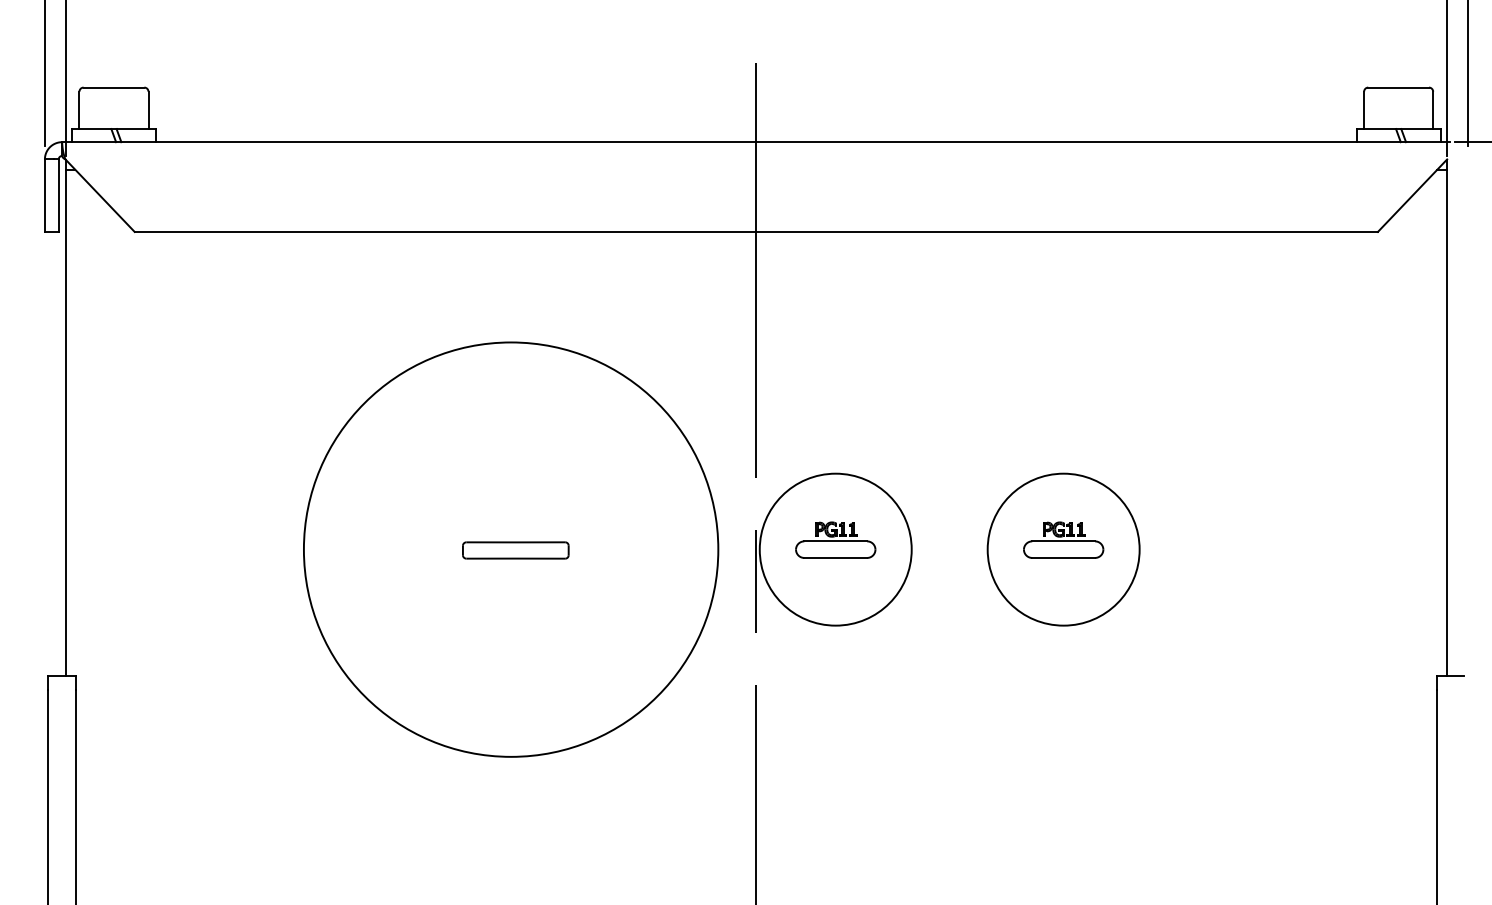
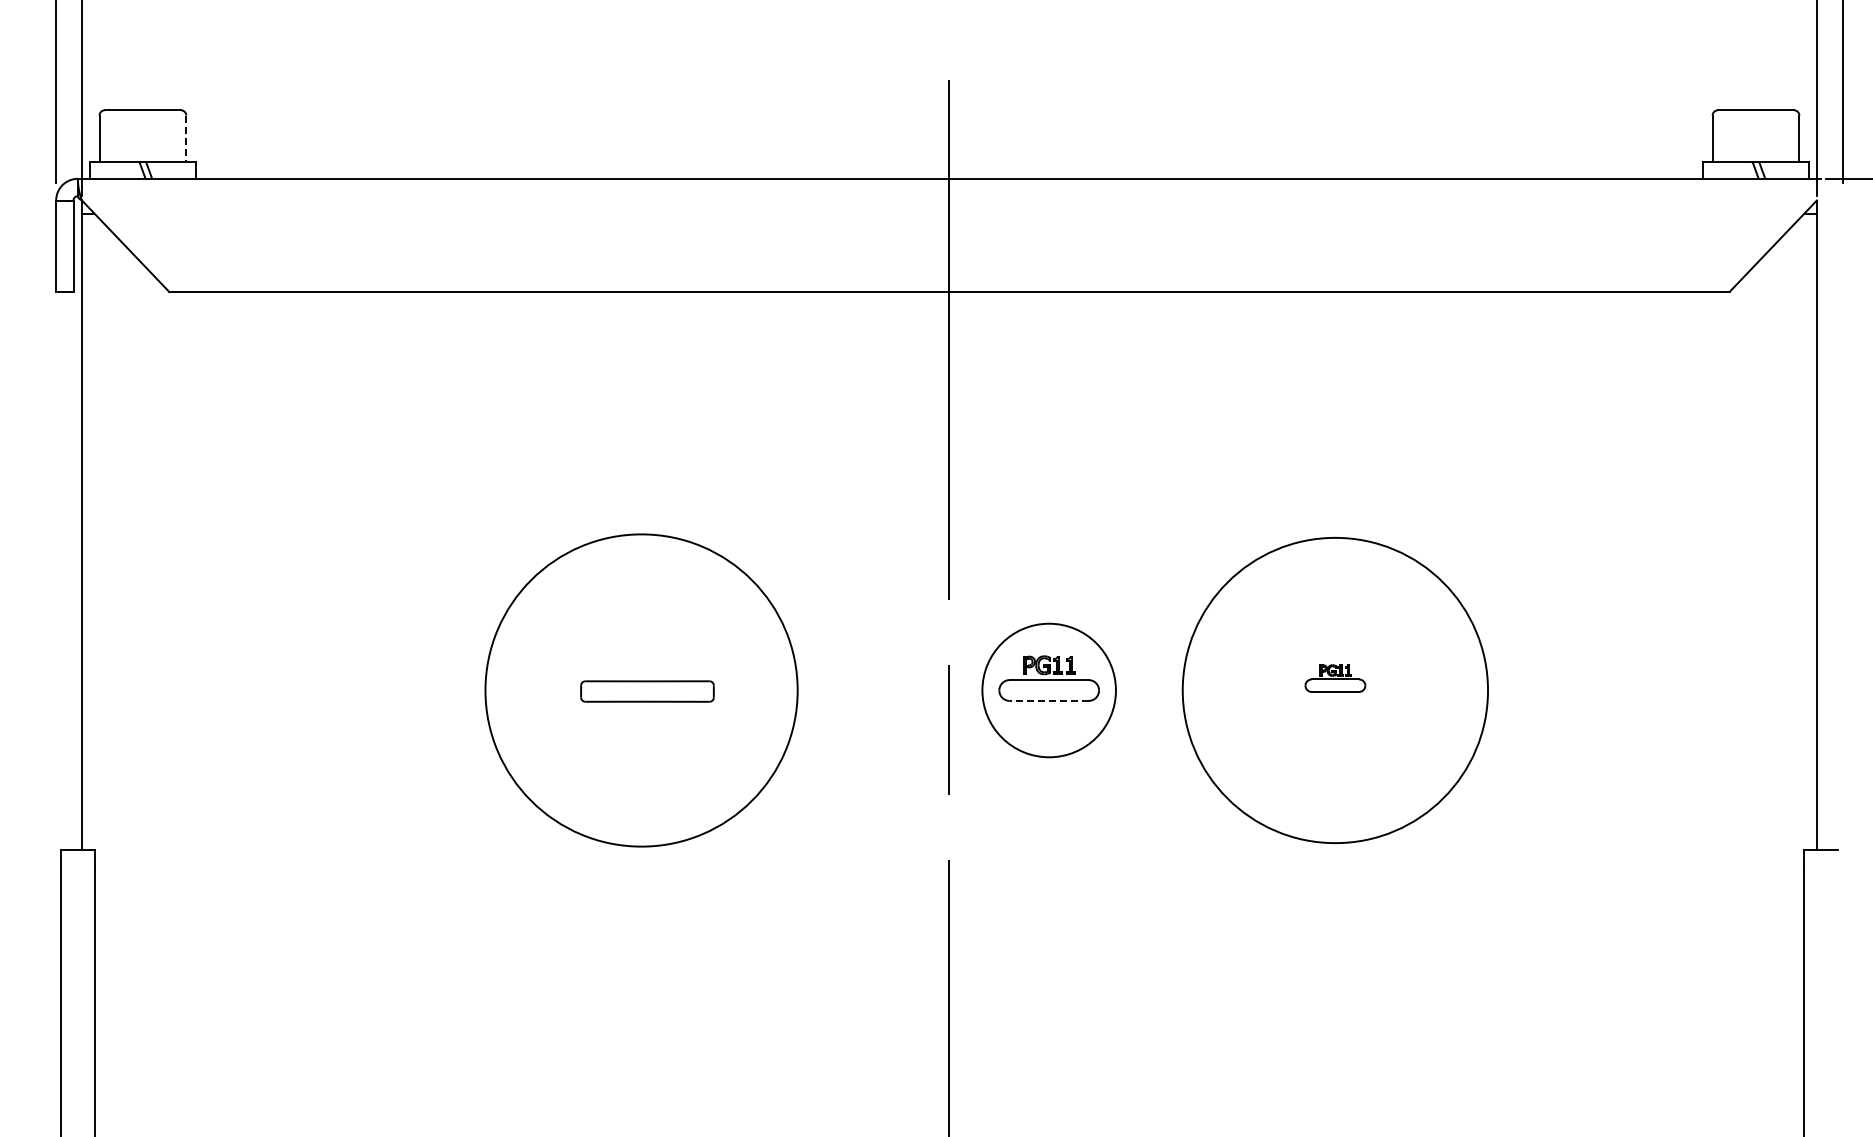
line: (148, 110) -> (186, 139), solid -> dashed
part: (1063, 540) -> (1335, 678), size x0.6
circle: (511, 549) -> (641, 690), size x0.6
circle: (835, 549) -> (1048, 690), size x0.7
circle: (1062, 549) -> (1334, 690), size x1.6
line: (835, 557) -> (1048, 700), solid -> dashed

